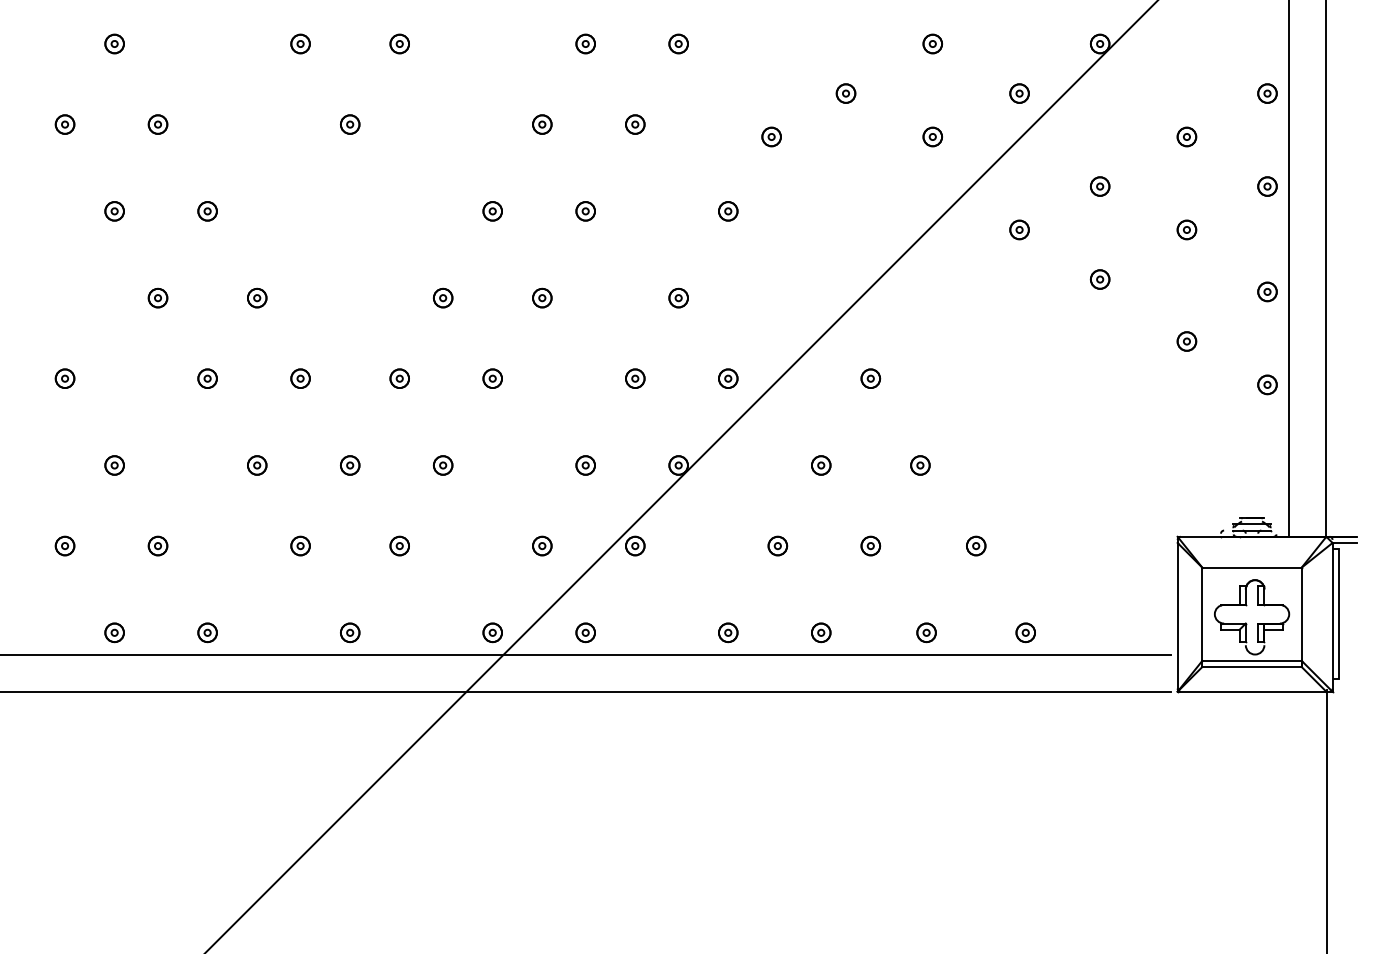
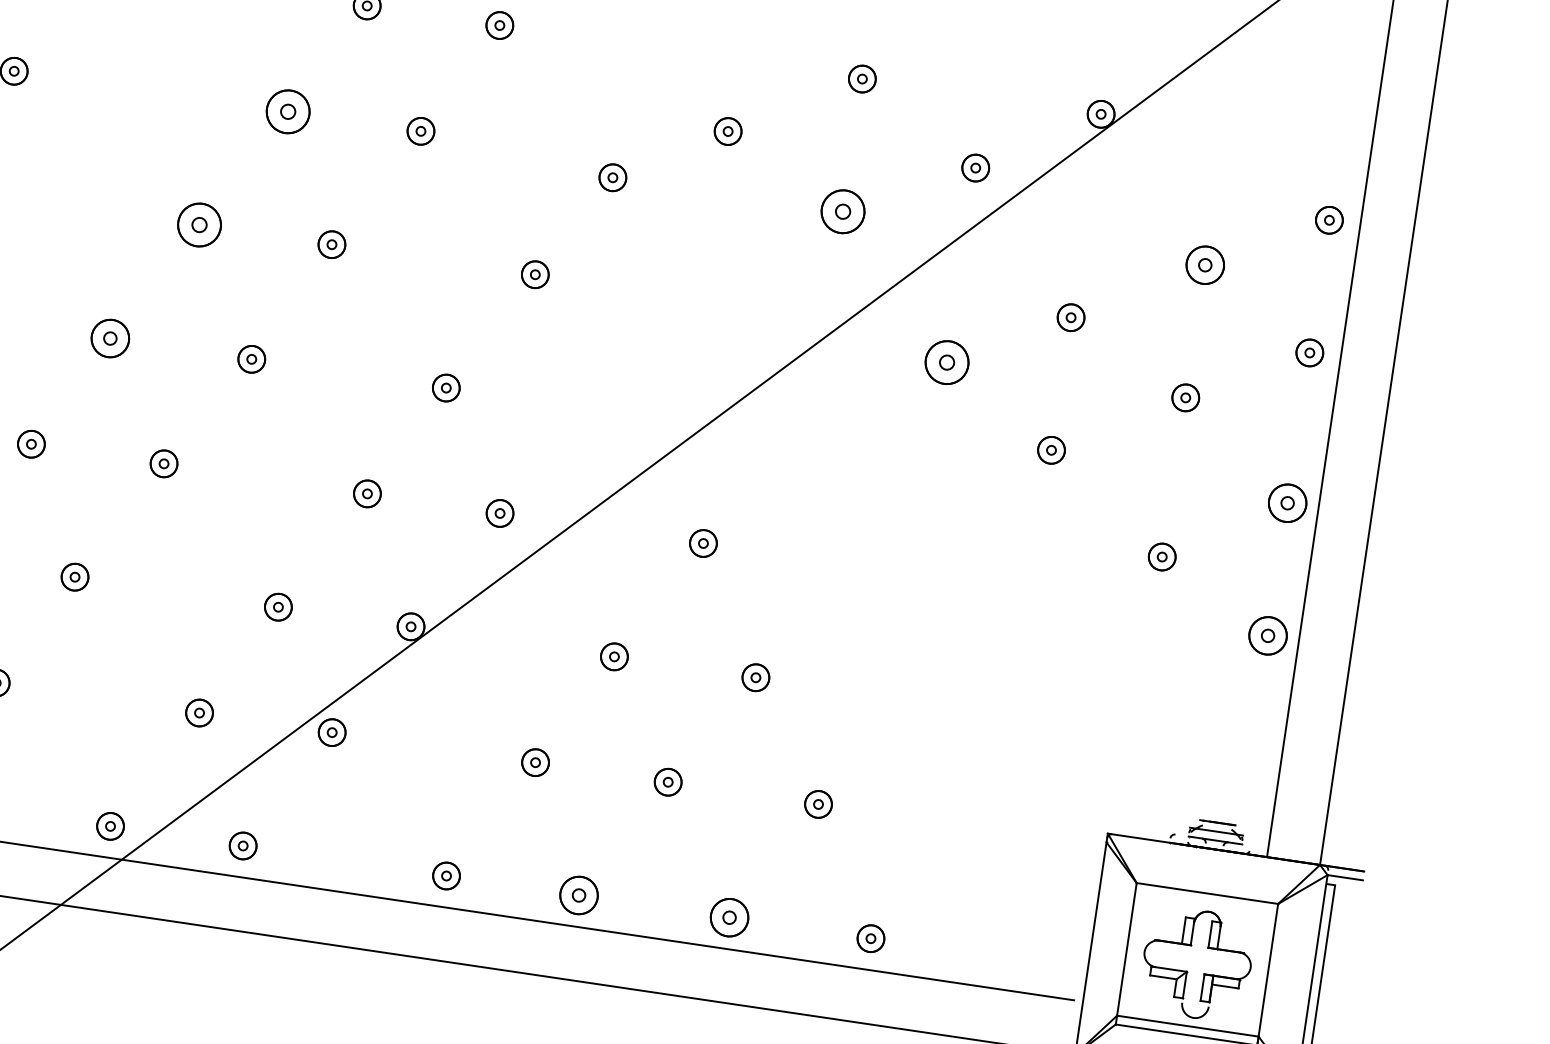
part: (542, 124) -> (288, 111), size x1.6
part: (932, 136) -> (842, 210), size x1.6
part: (1186, 136) -> (1204, 264), size x1.4
part: (492, 211) -> (198, 225), size x1.6
part: (1019, 229) -> (946, 361), size x1.6
part: (1267, 291) -> (1287, 502), size x1.4
part: (442, 297) -> (109, 337), size x1.4
part: (1267, 384) -> (1268, 635), size x1.4
part: (821, 632) -> (579, 895), size x1.4
part: (926, 632) -> (729, 917), size x1.4

